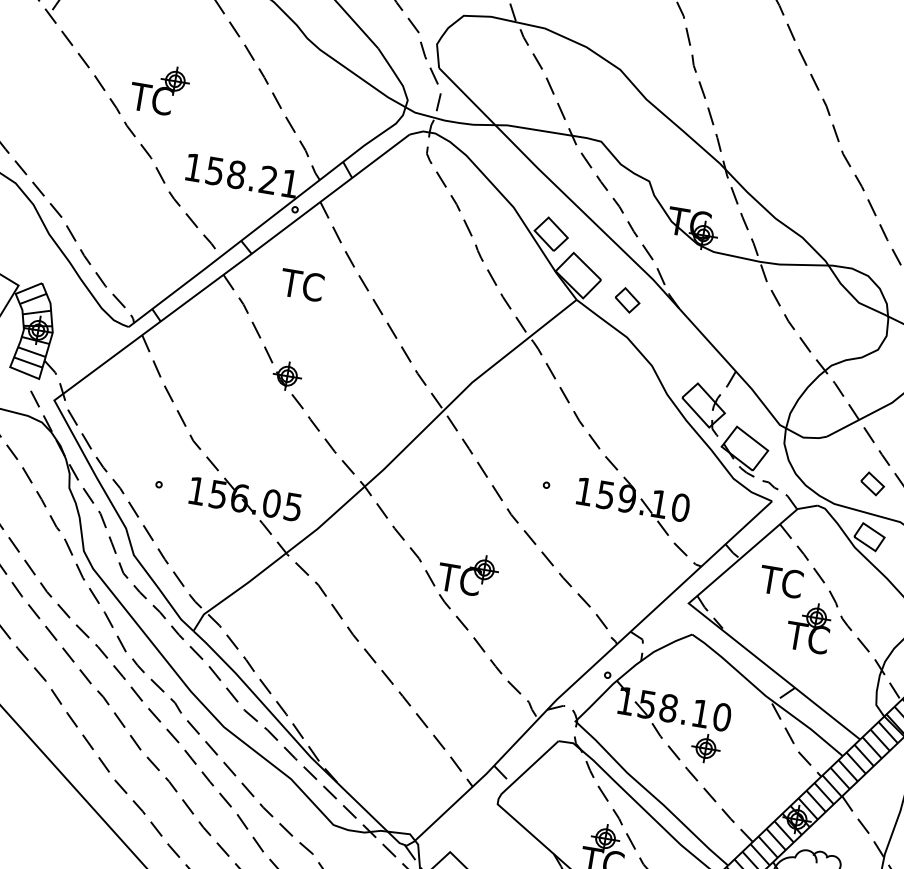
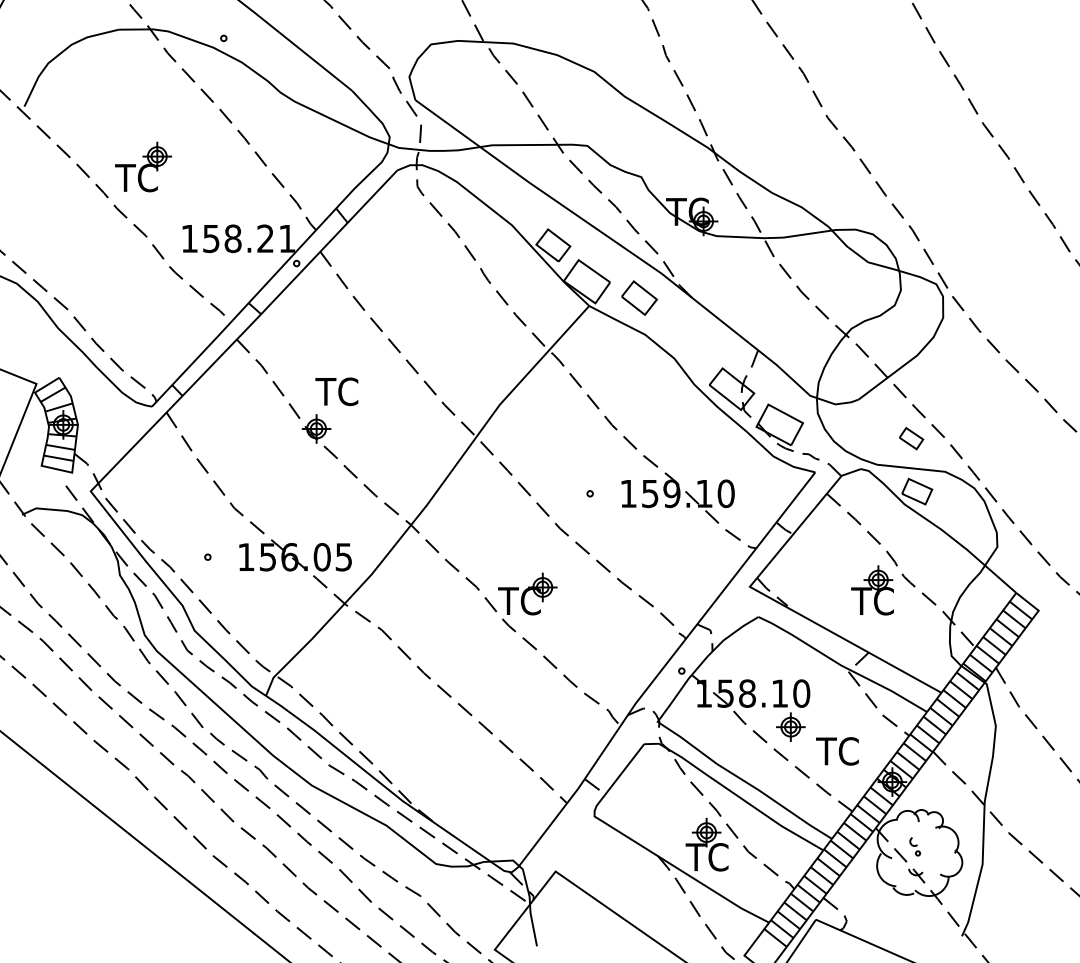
text: (301, 284) -> (336, 391), moved
part: (627, 299) -> (639, 297), size x1.43
text: (781, 582) -> (837, 751), moved

